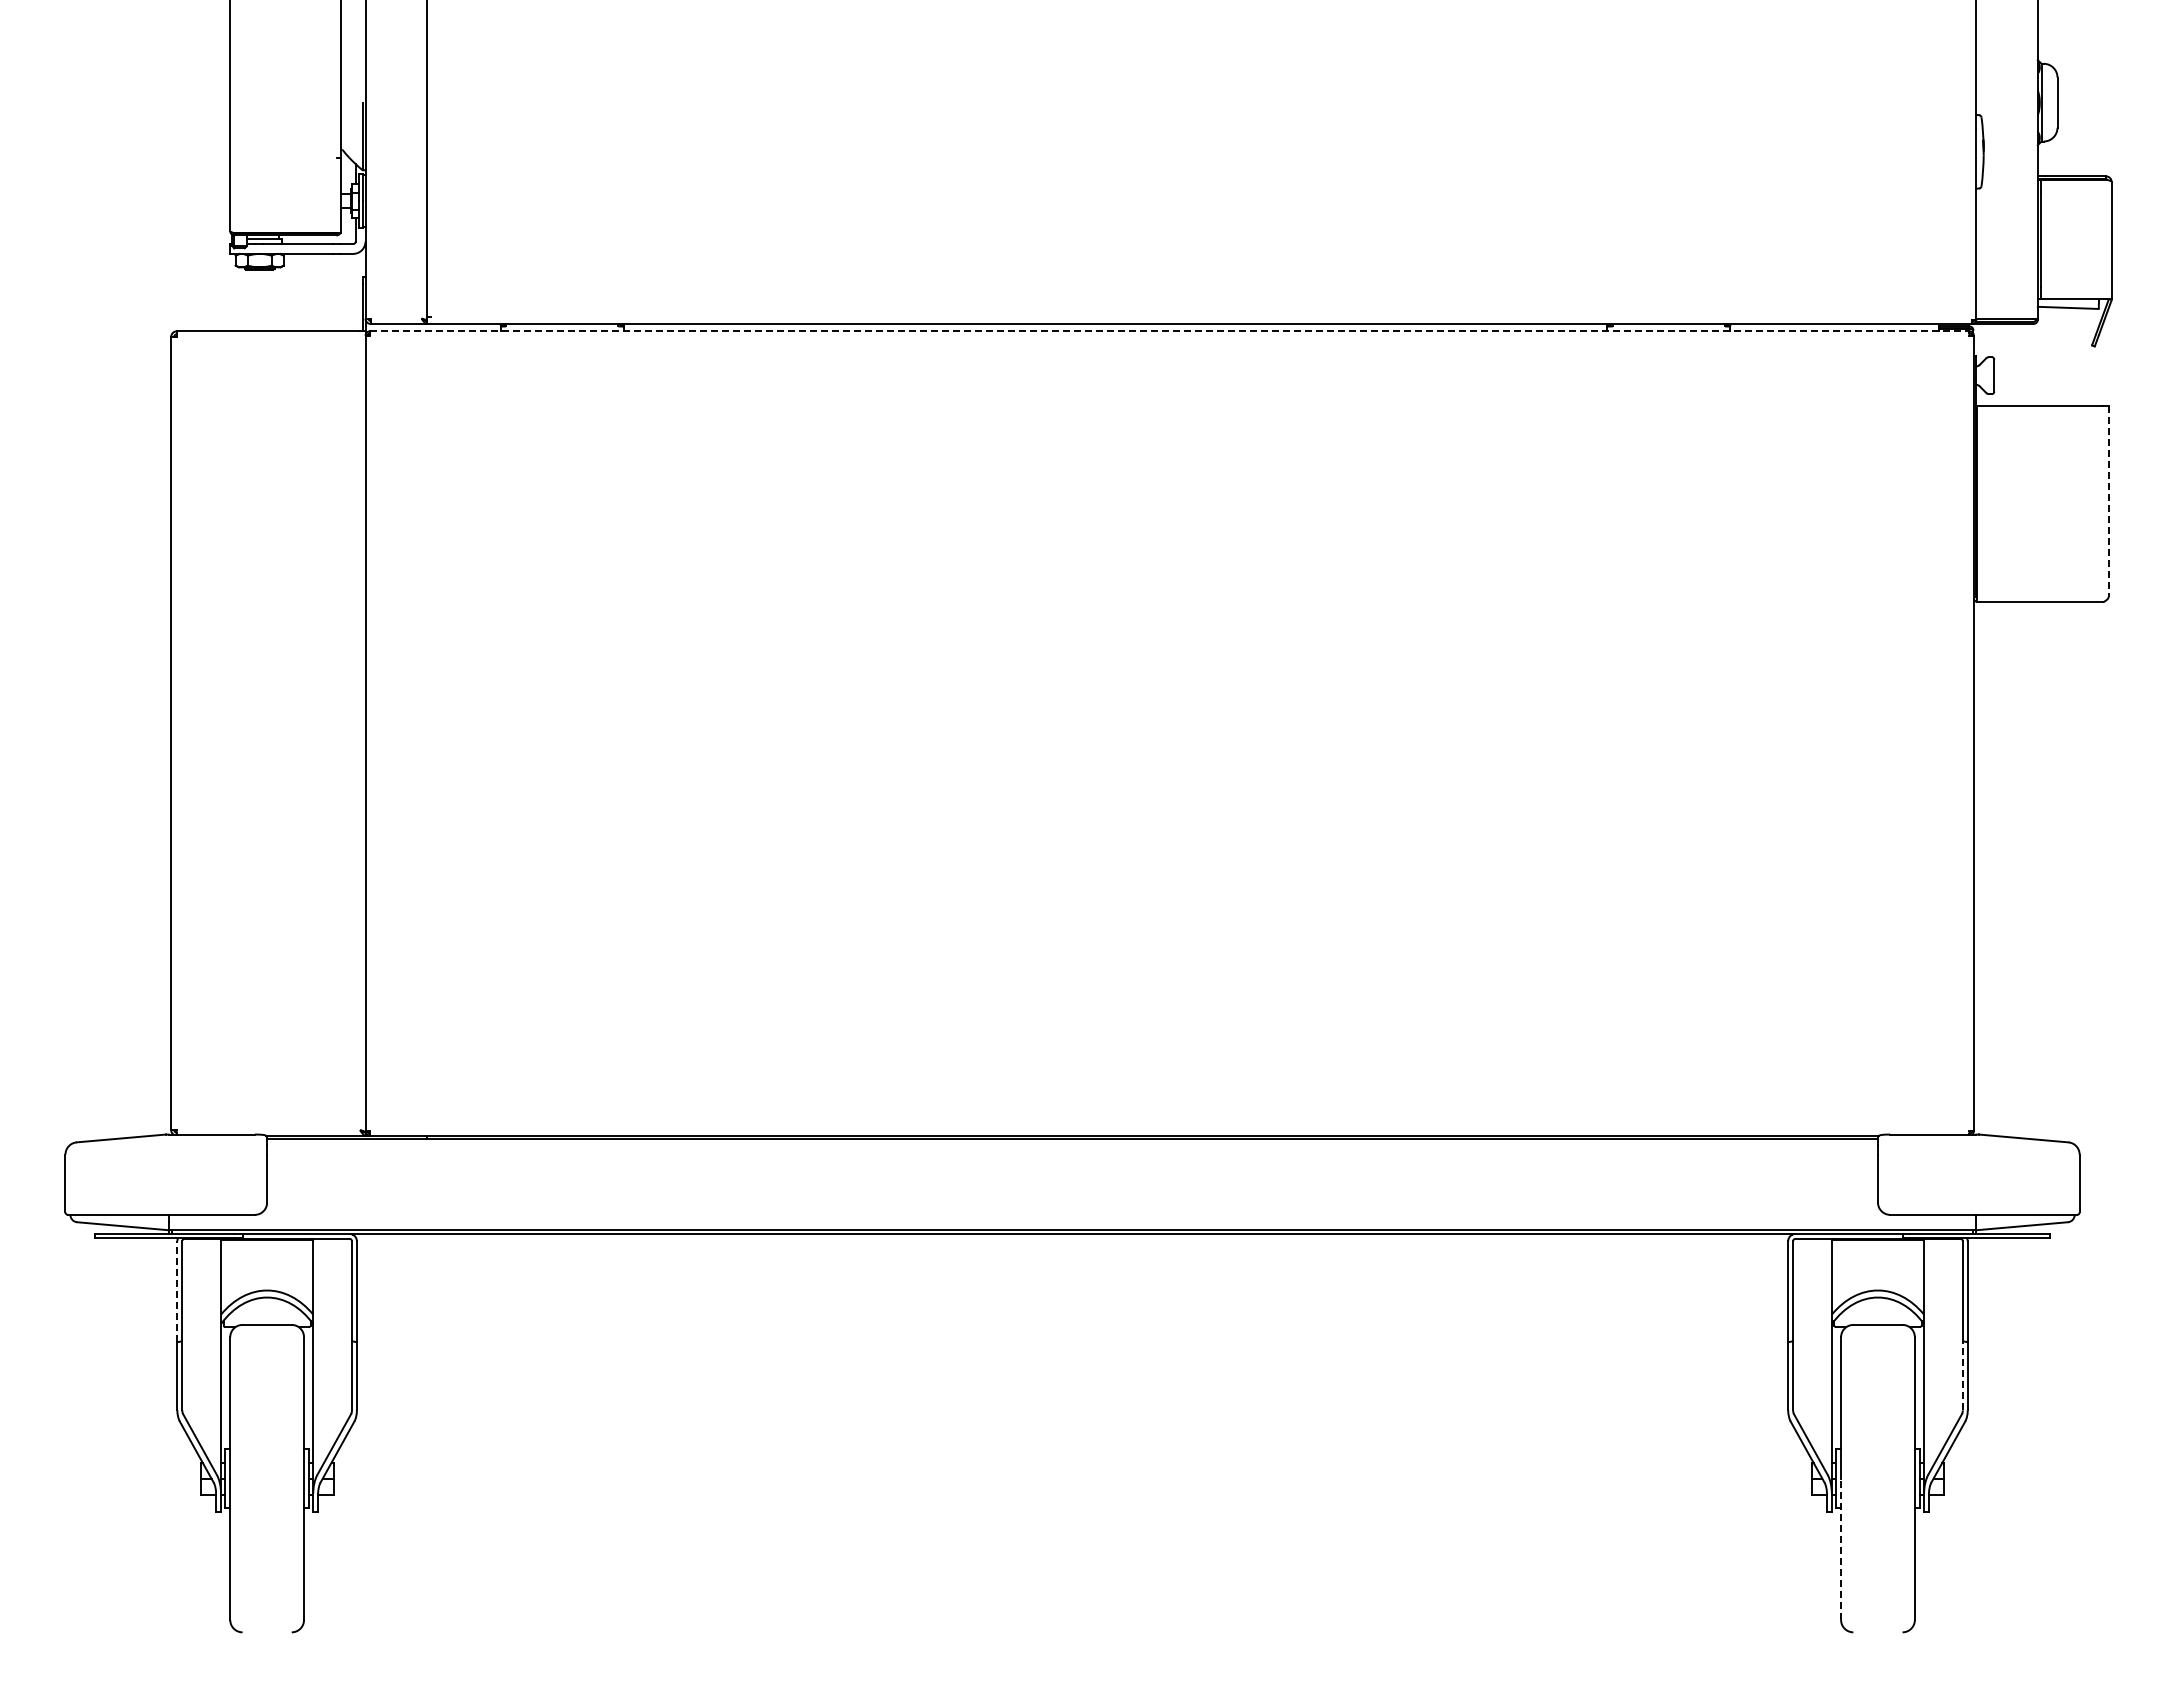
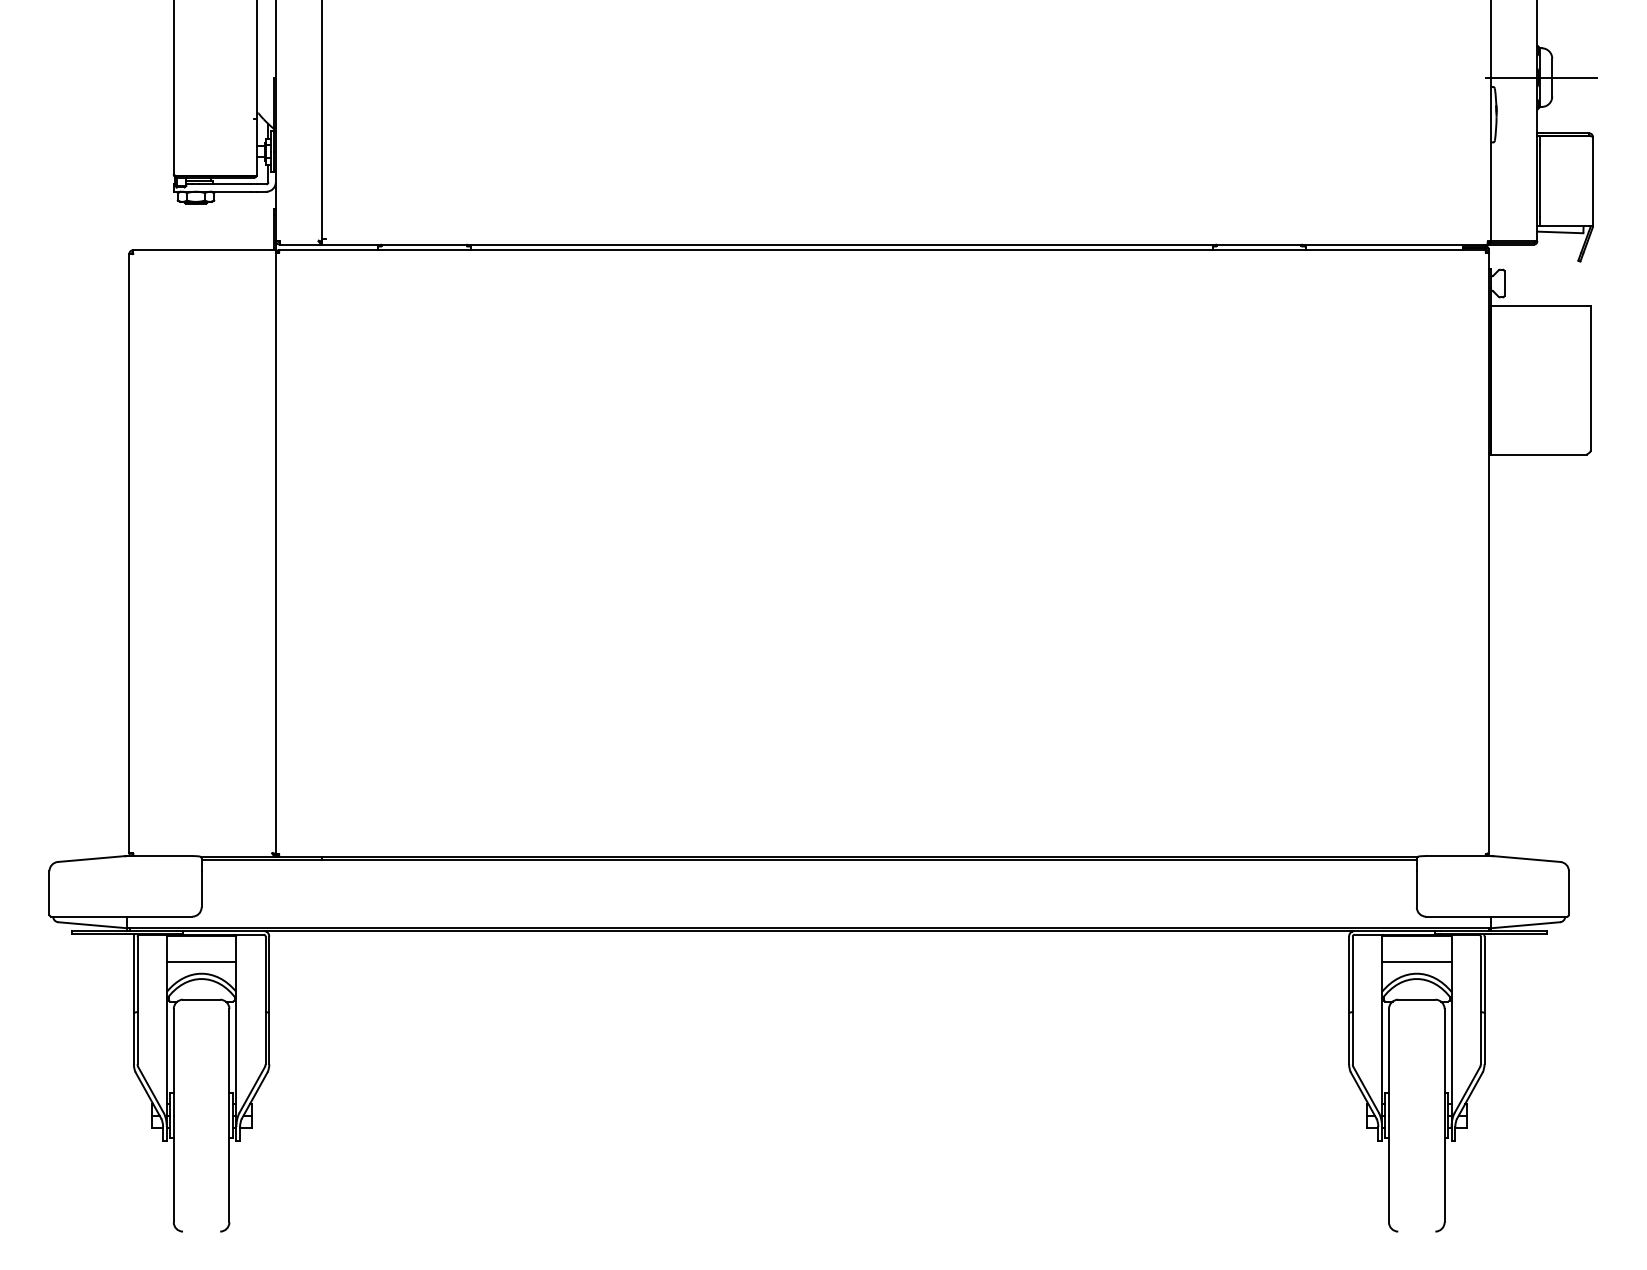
line: (2042, 102) -> (1540, 77), added
line: (1169, 331) -> (882, 250), dashed -> solid
line: (2108, 501) -> (1590, 378), dashed -> solid
line: (267, 1274) -> (201, 961), added
line: (1877, 1274) -> (1416, 961), added
line: (177, 1291) -> (133, 974), dashed -> solid
line: (1962, 1375) -> (1480, 1037), dashed -> solid
line: (1841, 1549) -> (1389, 1169), dashed -> solid

